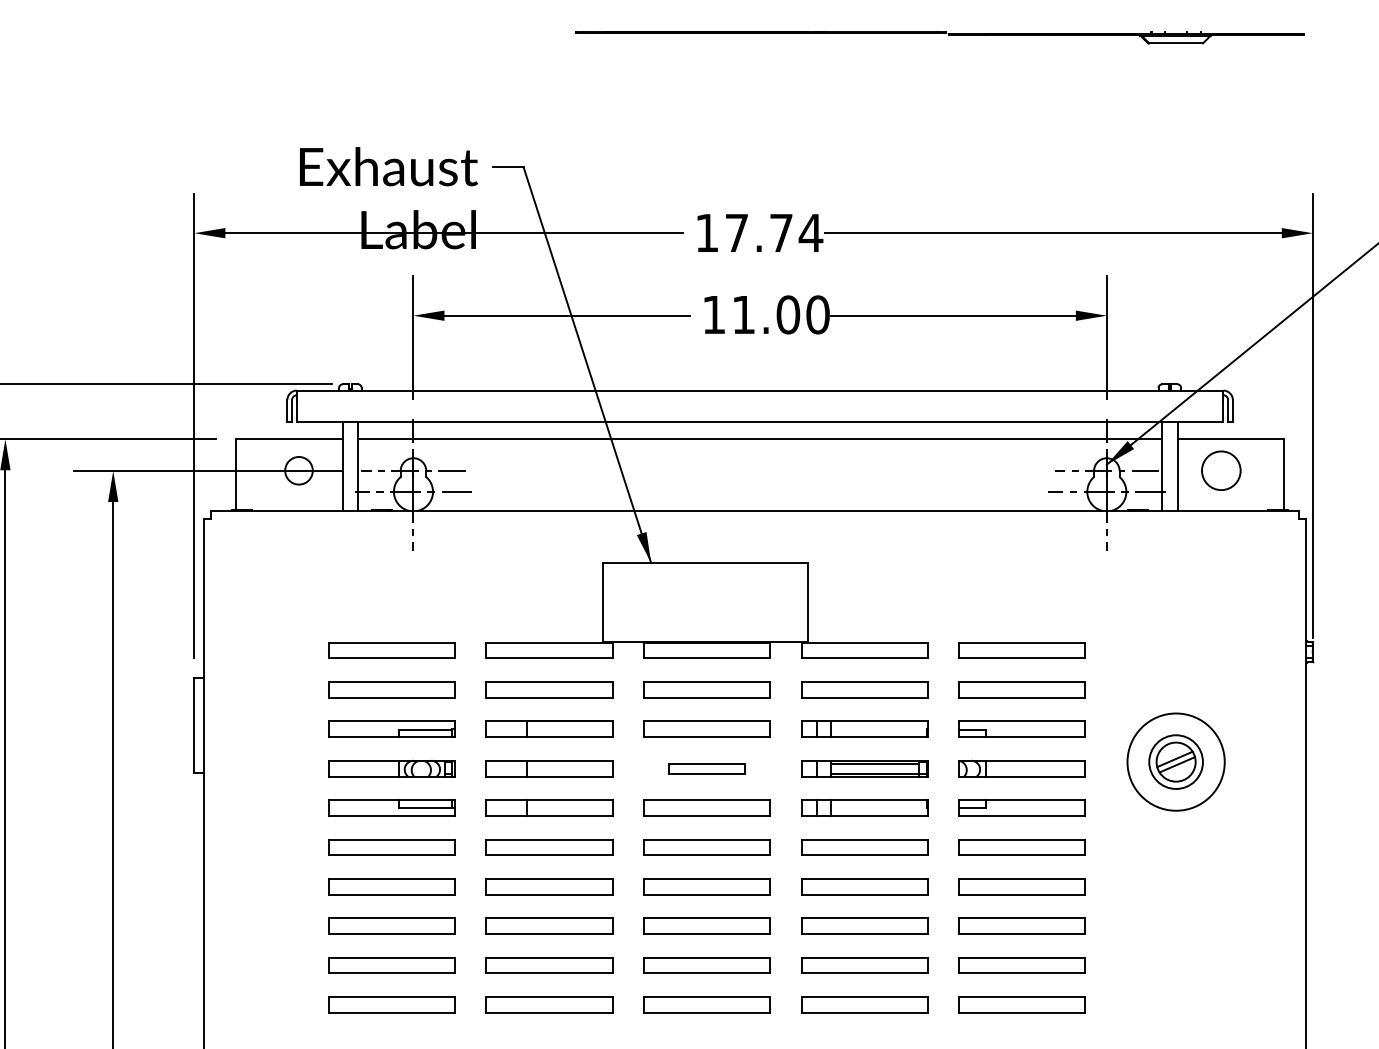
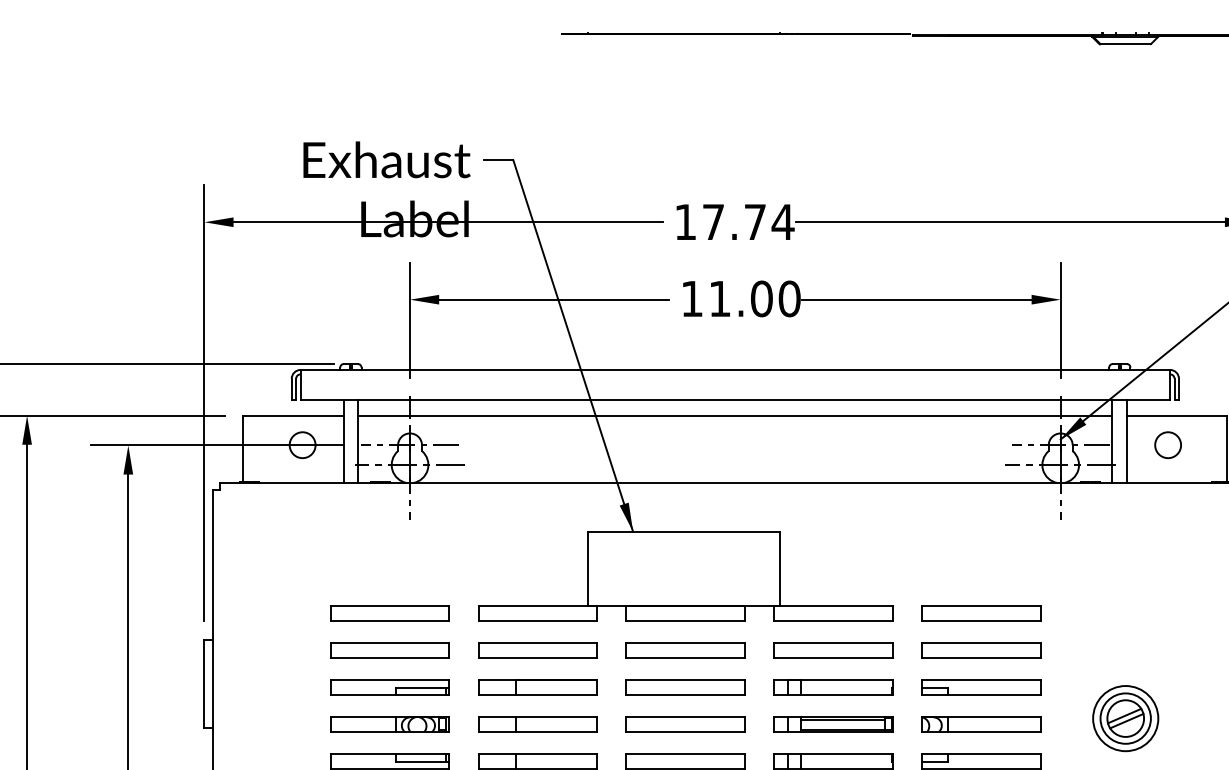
circle: (1221, 470) -> (1168, 444), size x0.71
circle: (1175, 761) -> (1125, 718), size x0.71
part: (706, 768) -> (685, 724), size x1.67

